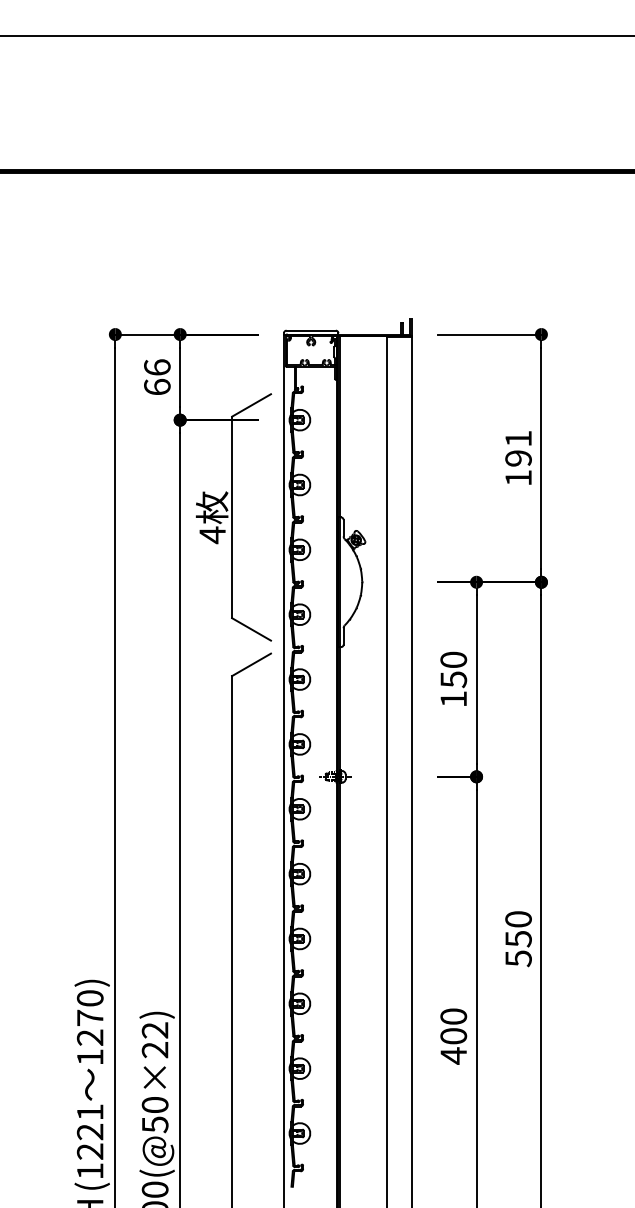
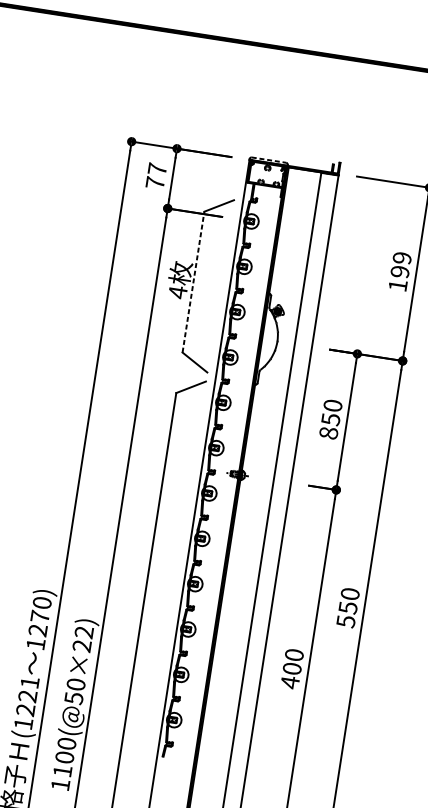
line: (311, 330) -> (269, 160), solid -> dashed
text: (157, 377) -> (156, 176), 66 -> 77
text: (518, 438) -> (402, 257), 191 -> 199
line: (232, 517) -> (193, 282), solid -> dashed
text: (453, 699) -> (328, 433), 150 -> 850

